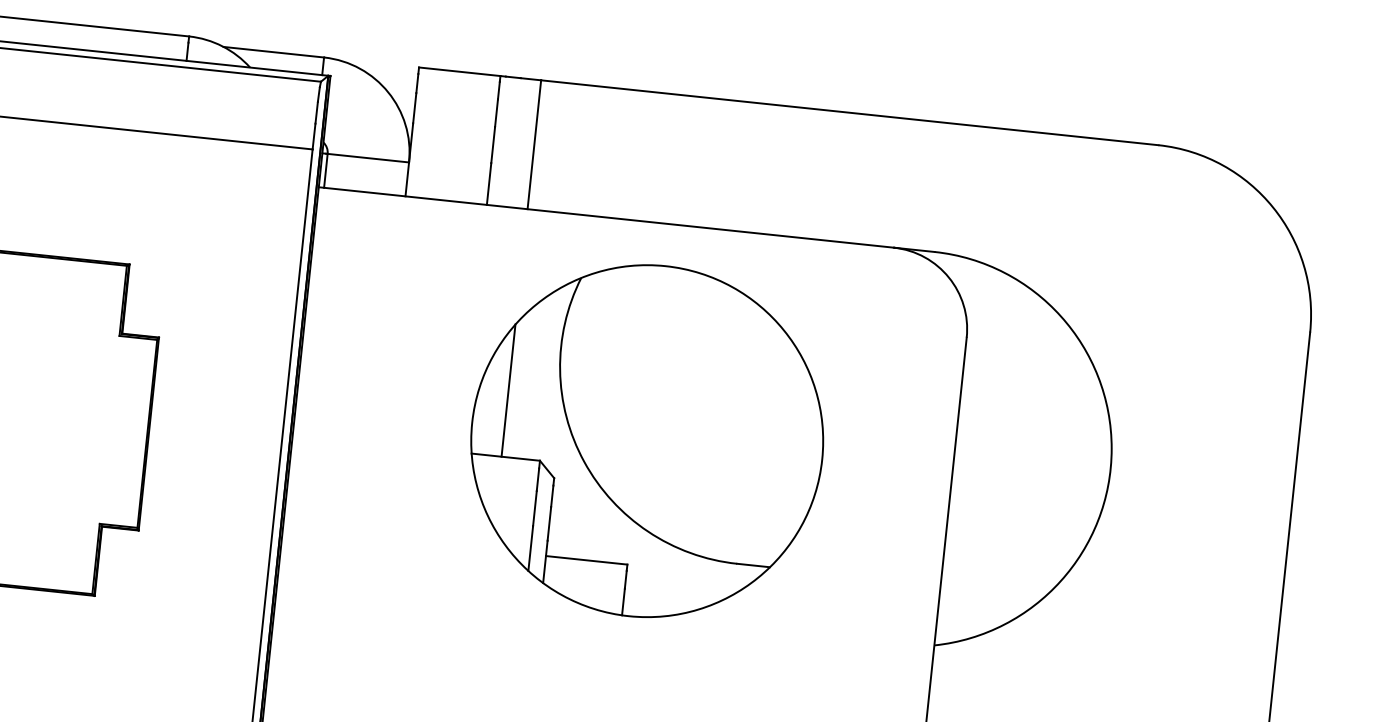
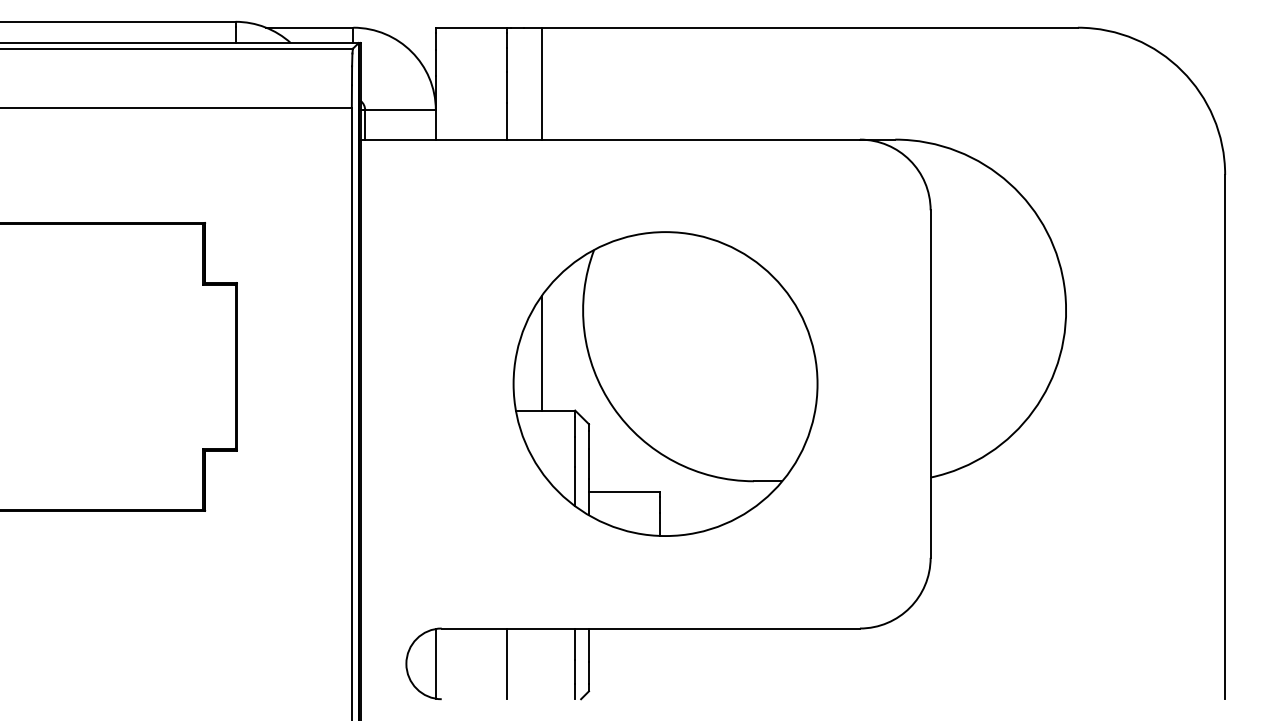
part: (647, 440) -> (665, 383), moved

